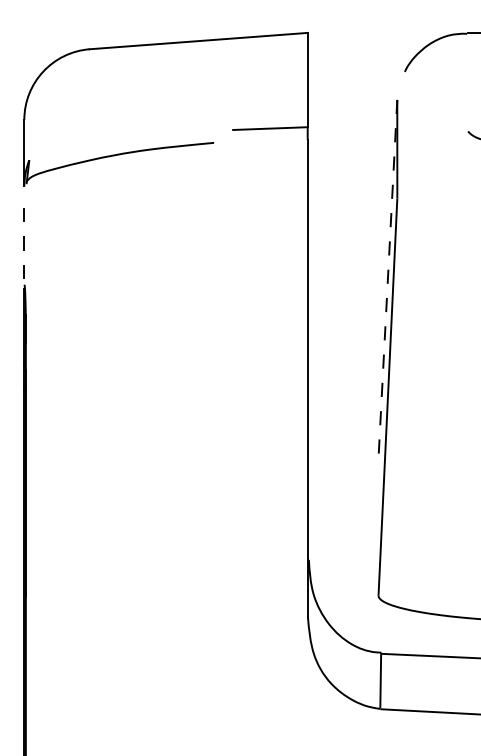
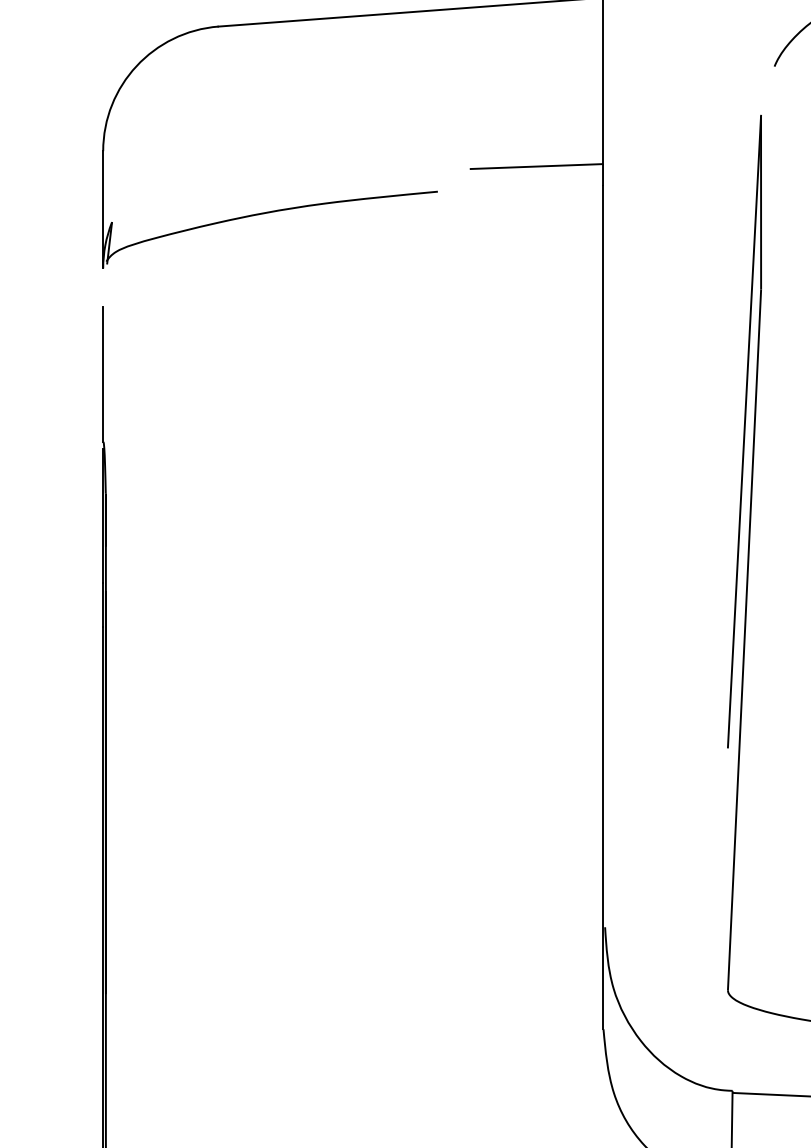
line: (24, 246) -> (103, 374), dashed -> solid
line: (387, 279) -> (743, 432), dashed -> solid

